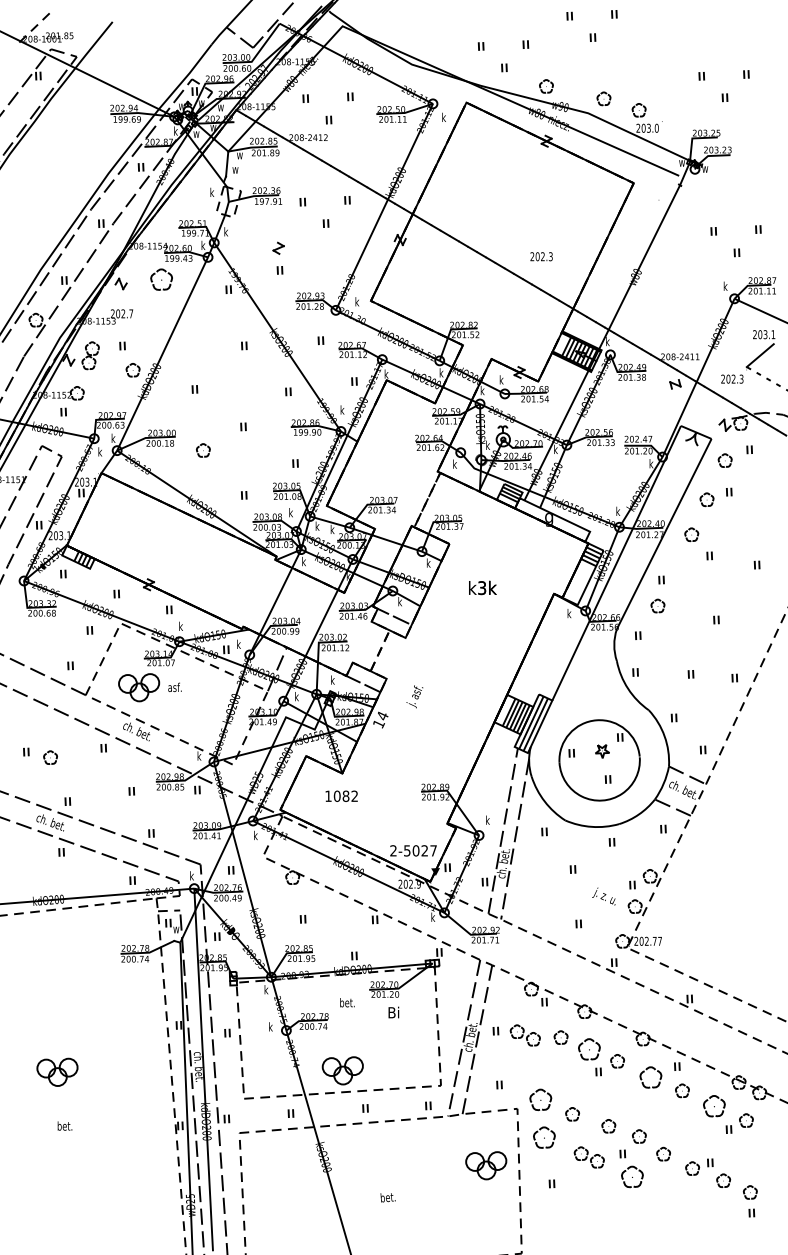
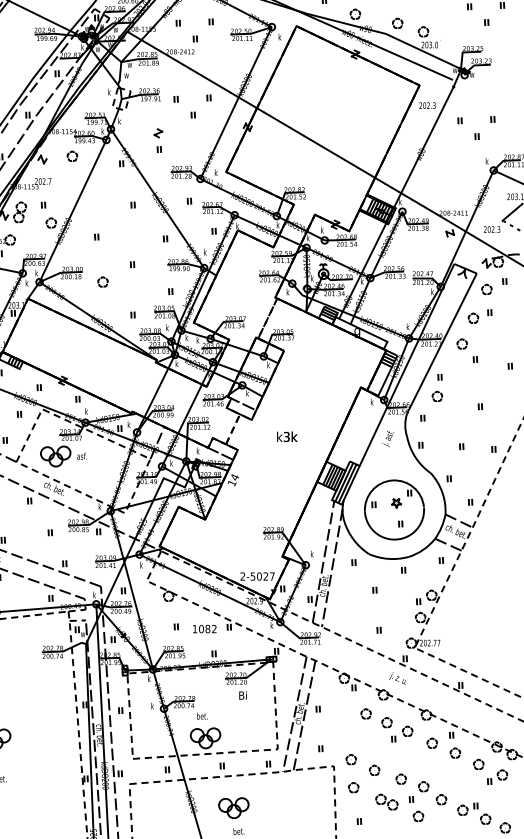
part: (735, 248) -> (476, 133), moved
text: (541, 256) -> (427, 105), moved
part: (161, 279) -> (72, 156), size x0.62
text: (482, 587) -> (286, 436), moved
text: (414, 696) -> (387, 438), moved
text: (341, 795) -> (204, 628), moved
text: (603, 896) -> (397, 678), moved
text: (347, 1002) -> (202, 716), moved
part: (524, 1035) -> (339, 712), removed
part: (589, 1049) -> (387, 722), size x0.62
part: (650, 1077) -> (431, 743), size x0.62
part: (540, 1099) -> (350, 759), size x0.62
part: (713, 1106) -> (478, 764), size x0.62
part: (543, 1137) -> (353, 787), size x0.62
part: (486, 1165) -> (234, 807), moved
part: (631, 1176) -> (417, 816), size x0.62

